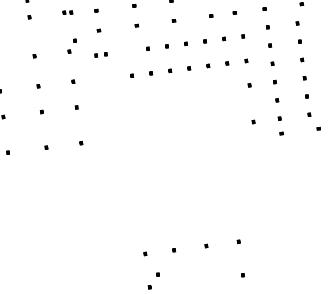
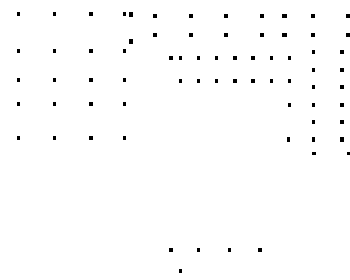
part: (100, 54) -> (175, 57), moved

